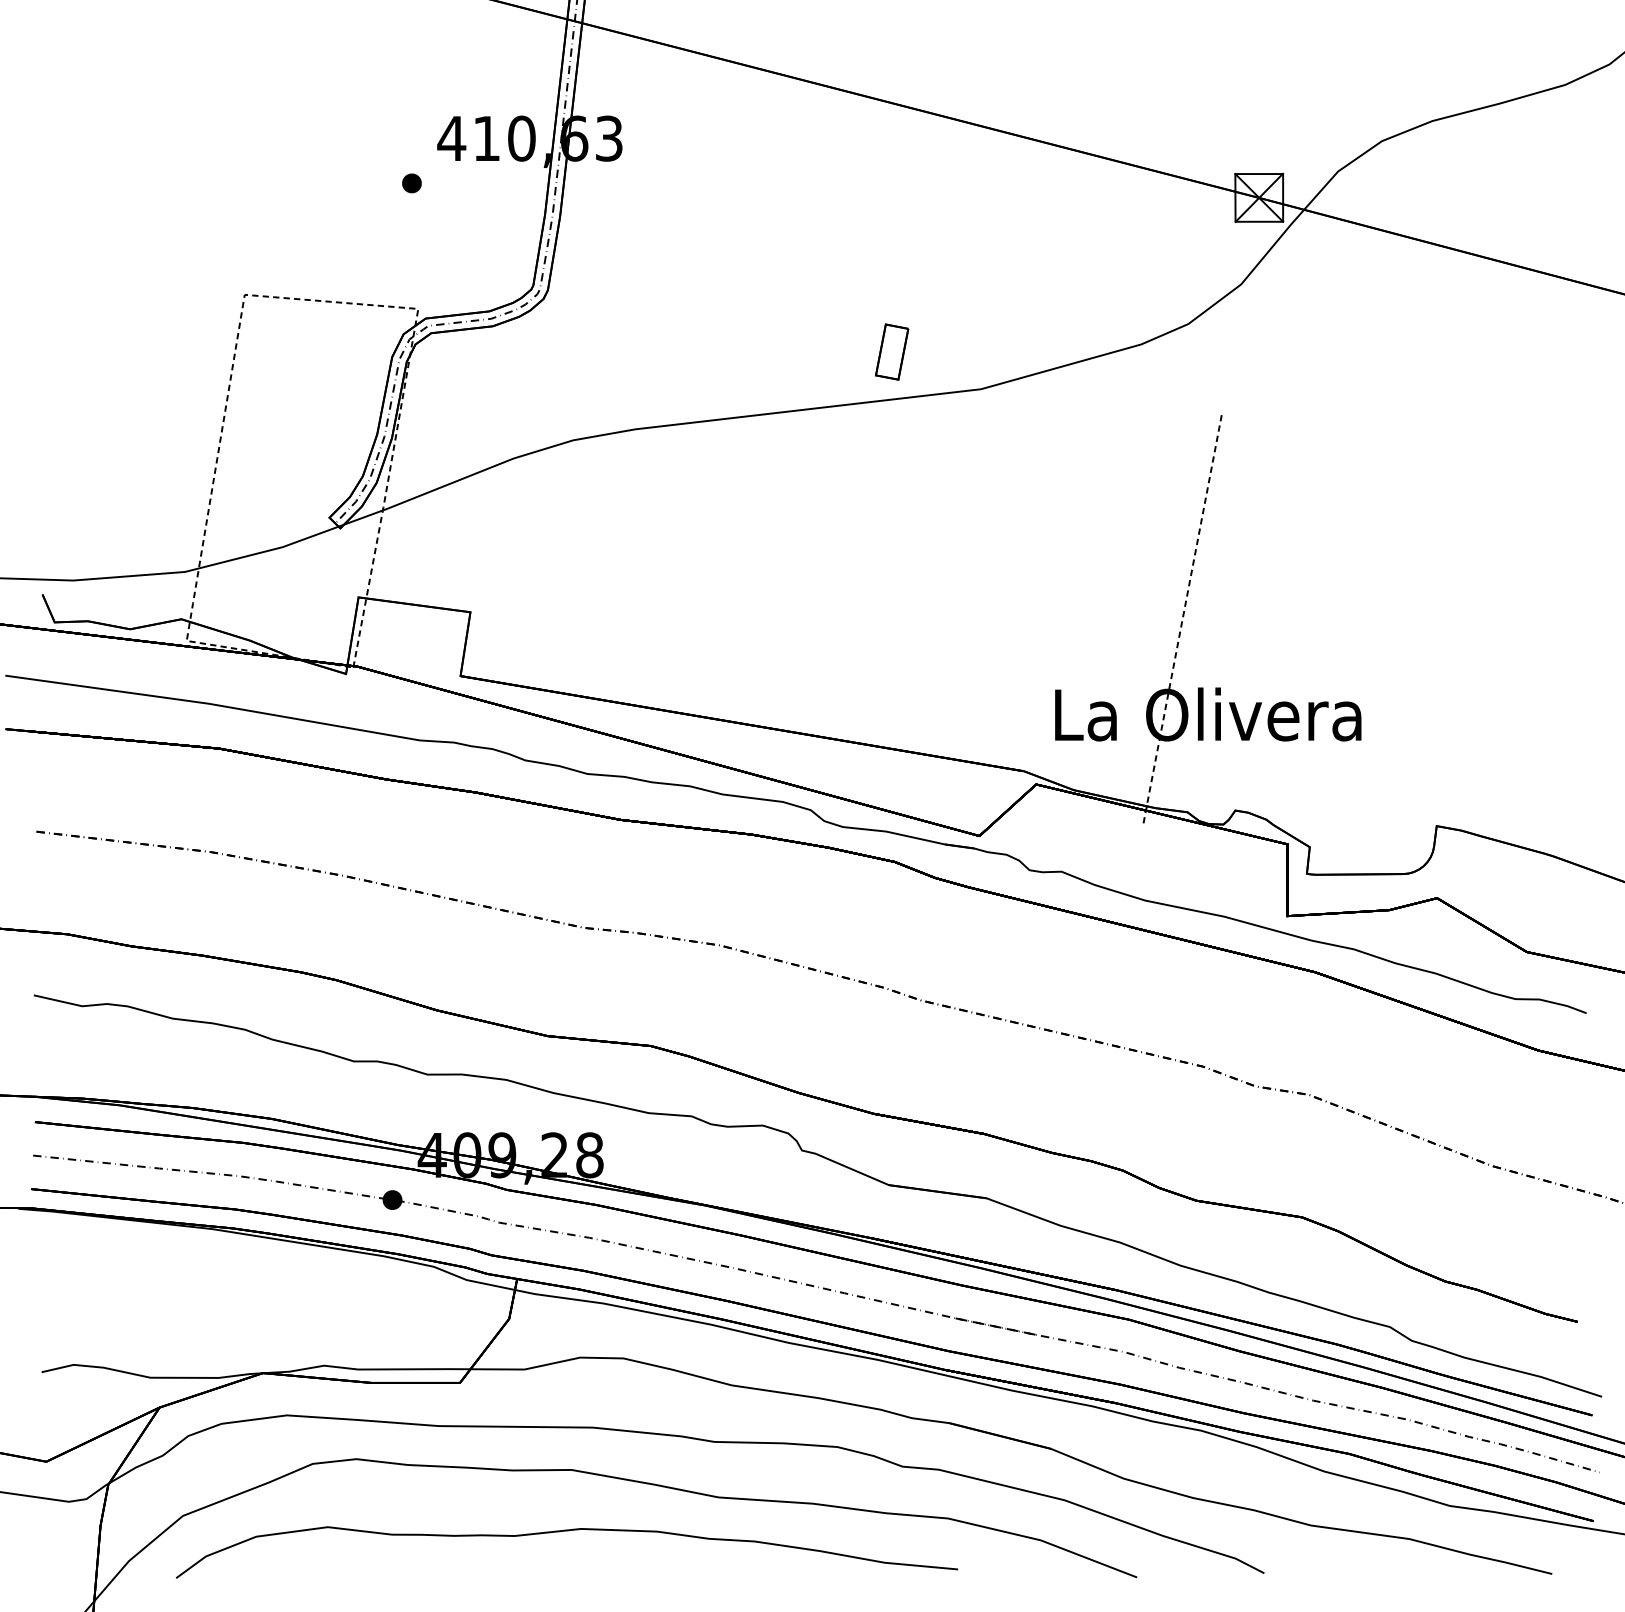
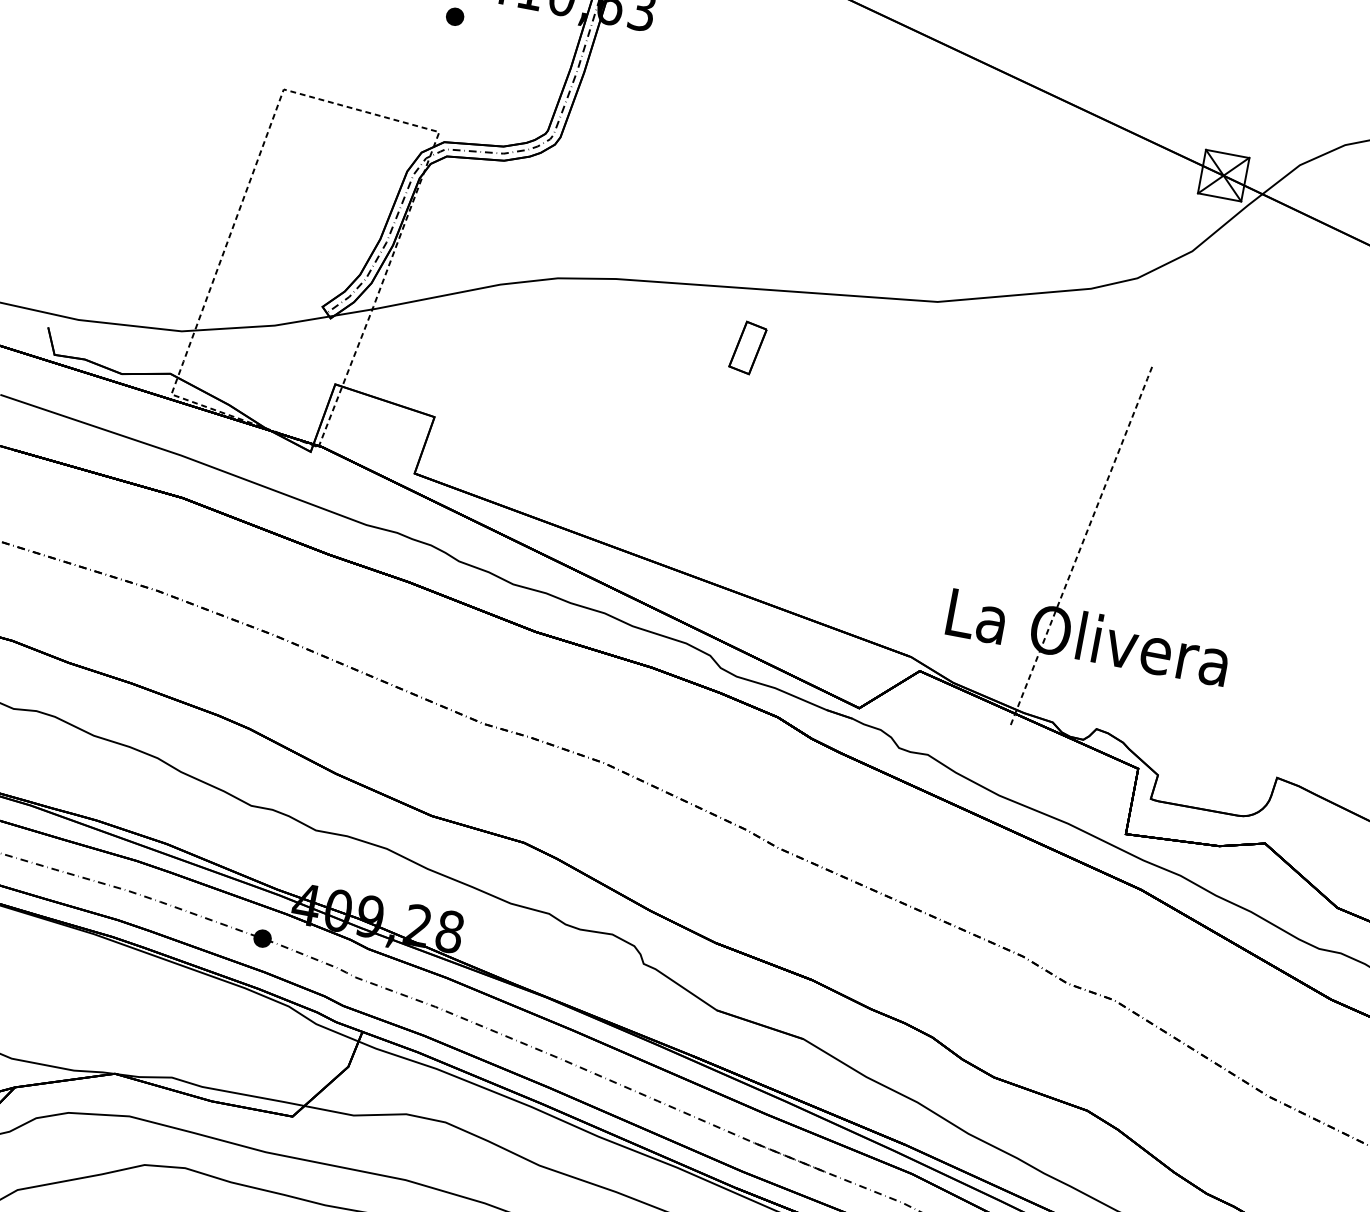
part: (892, 351) -> (748, 347), moved

